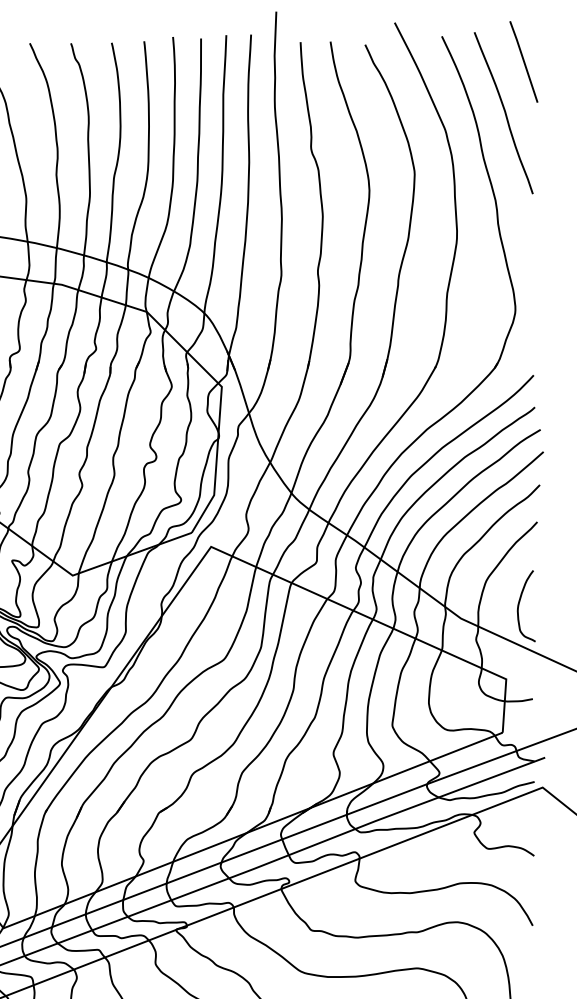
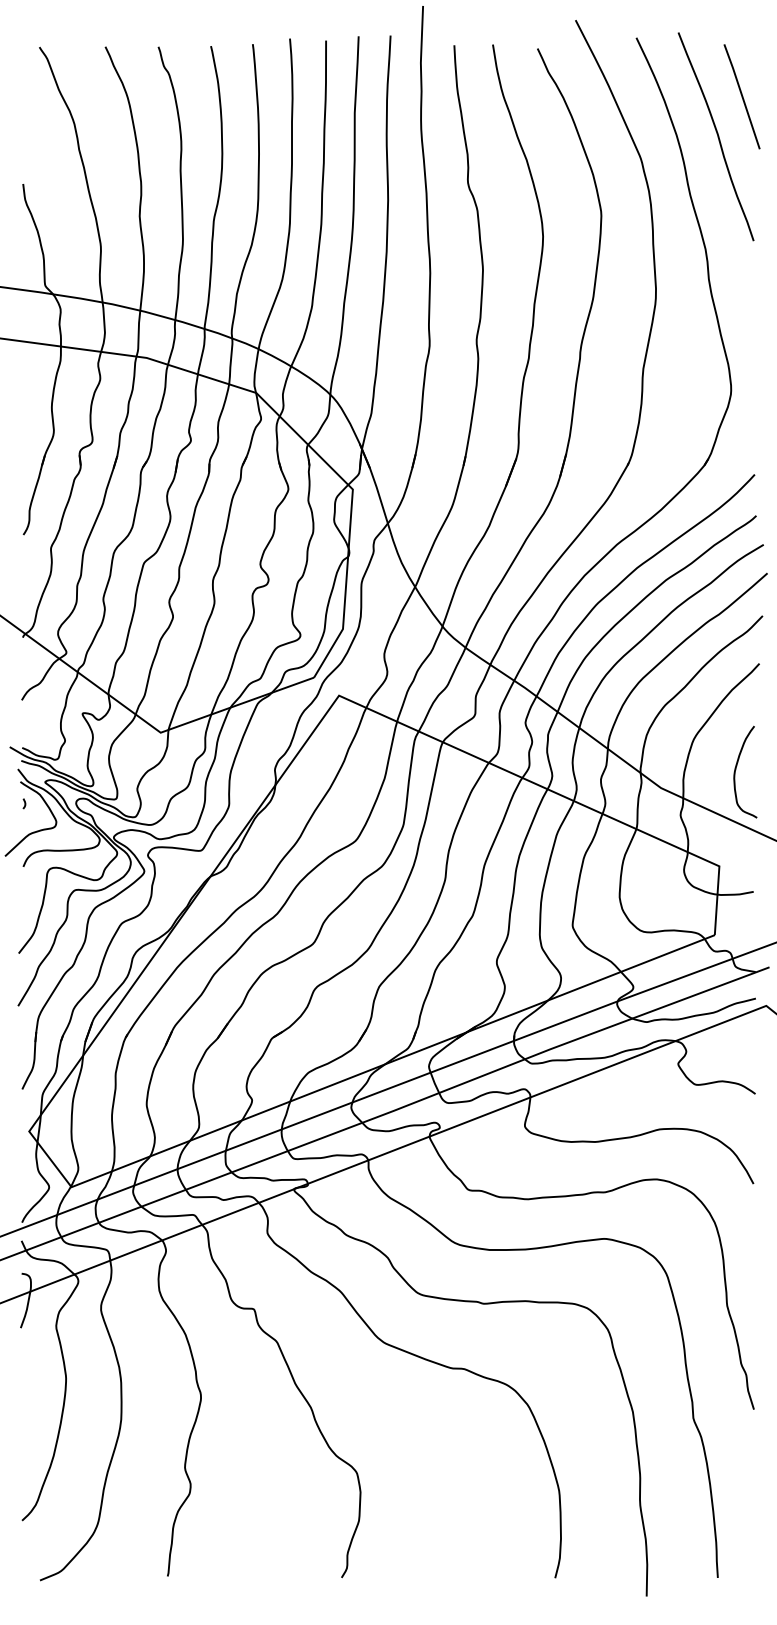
line: (523, 61) -> (741, 96), moved

